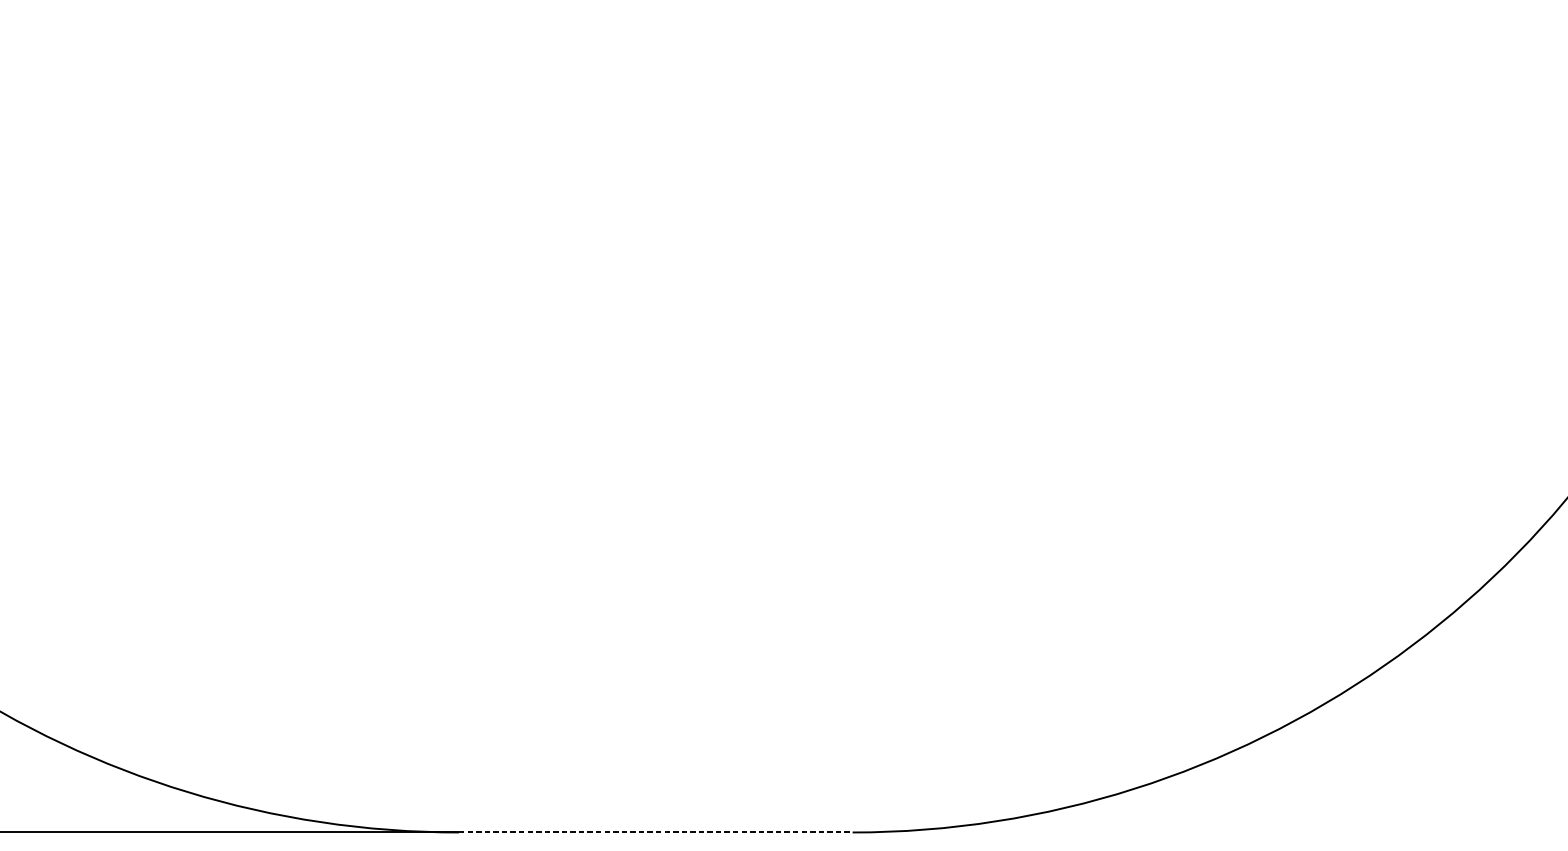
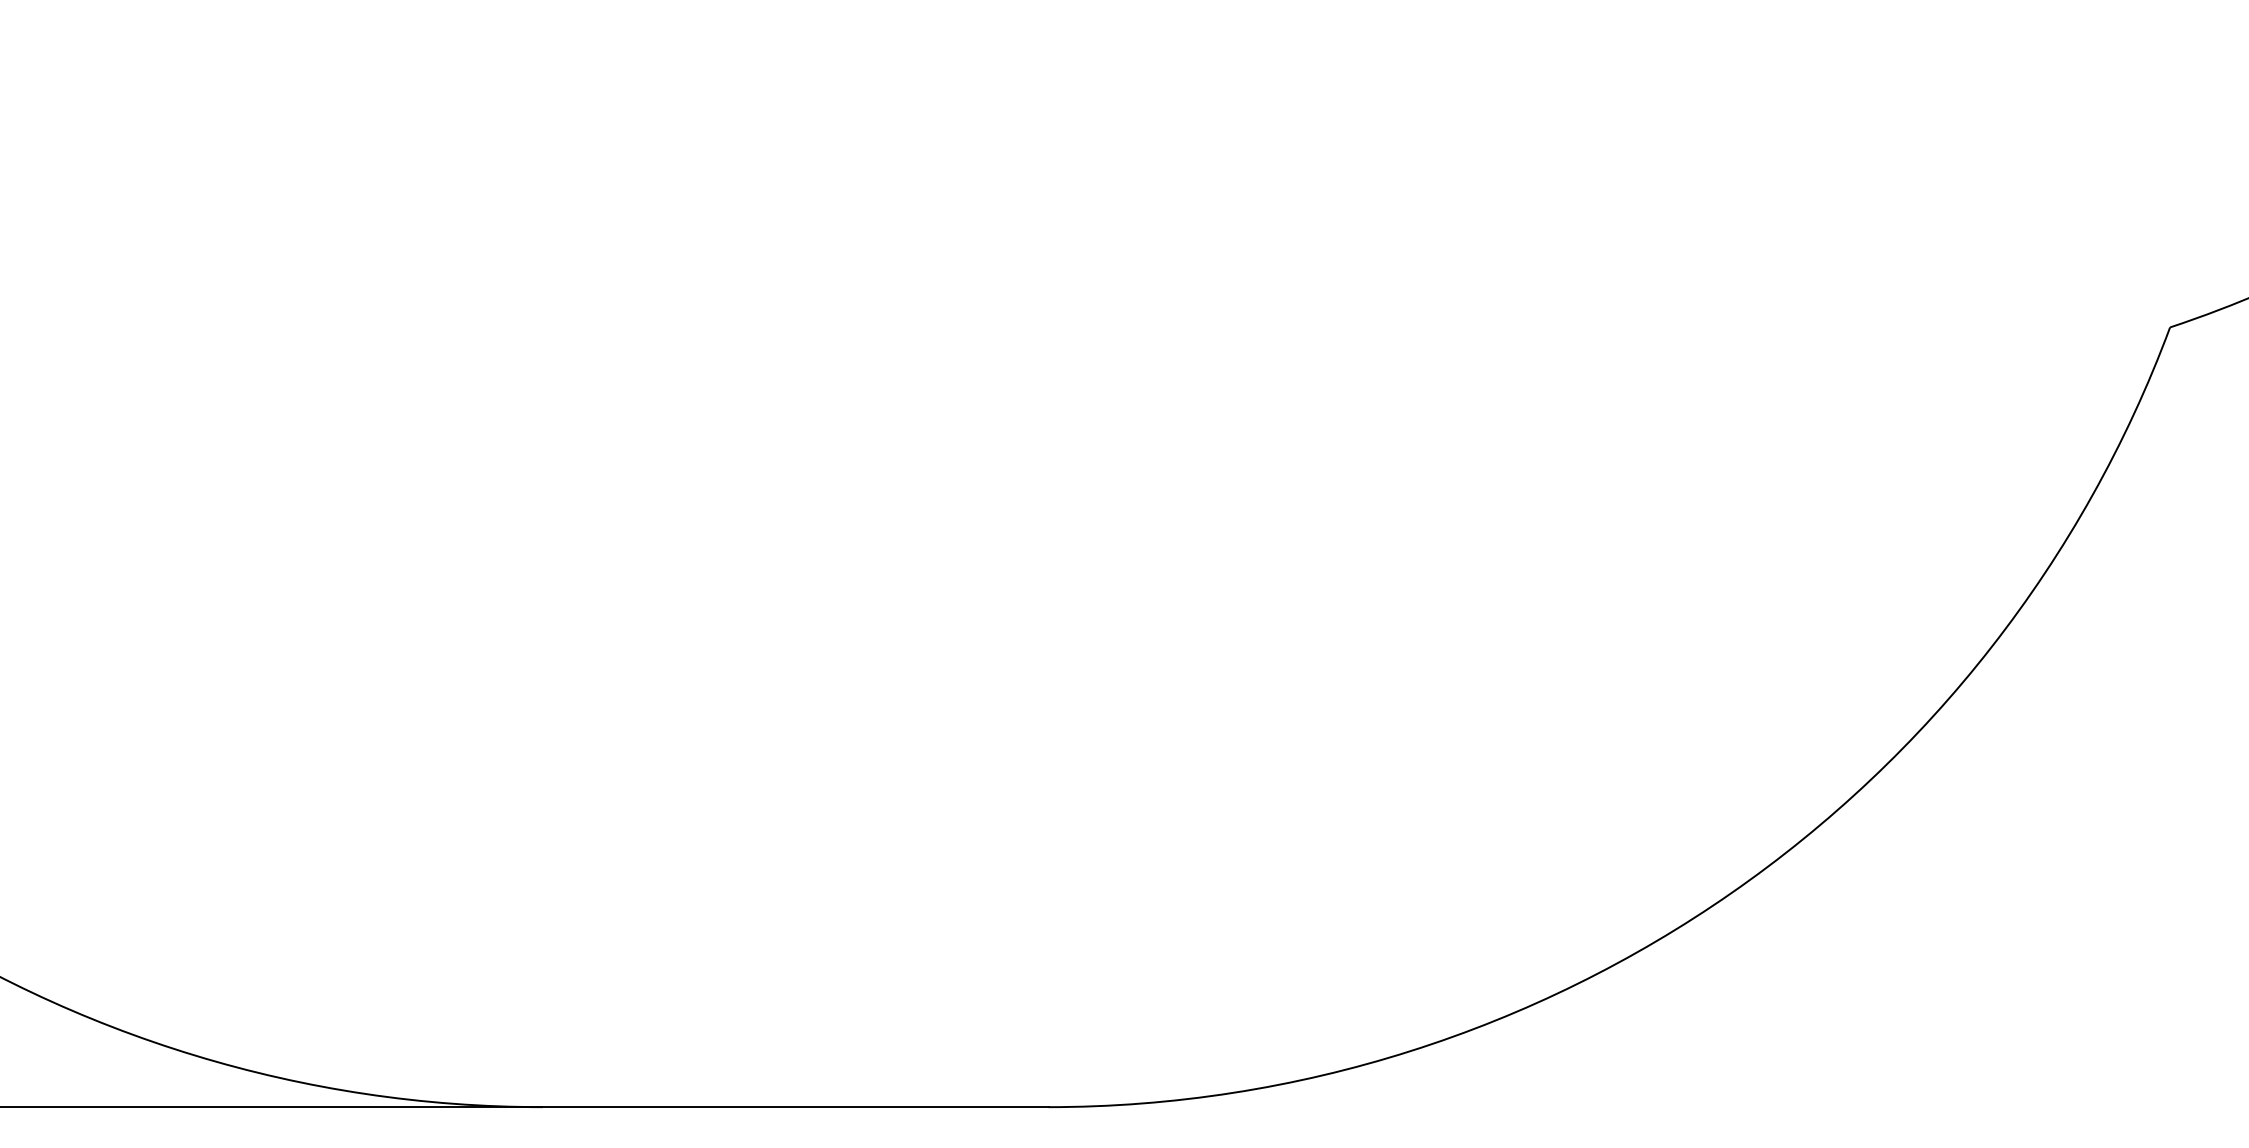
line: (655, 832) -> (795, 1107), dashed -> solid

